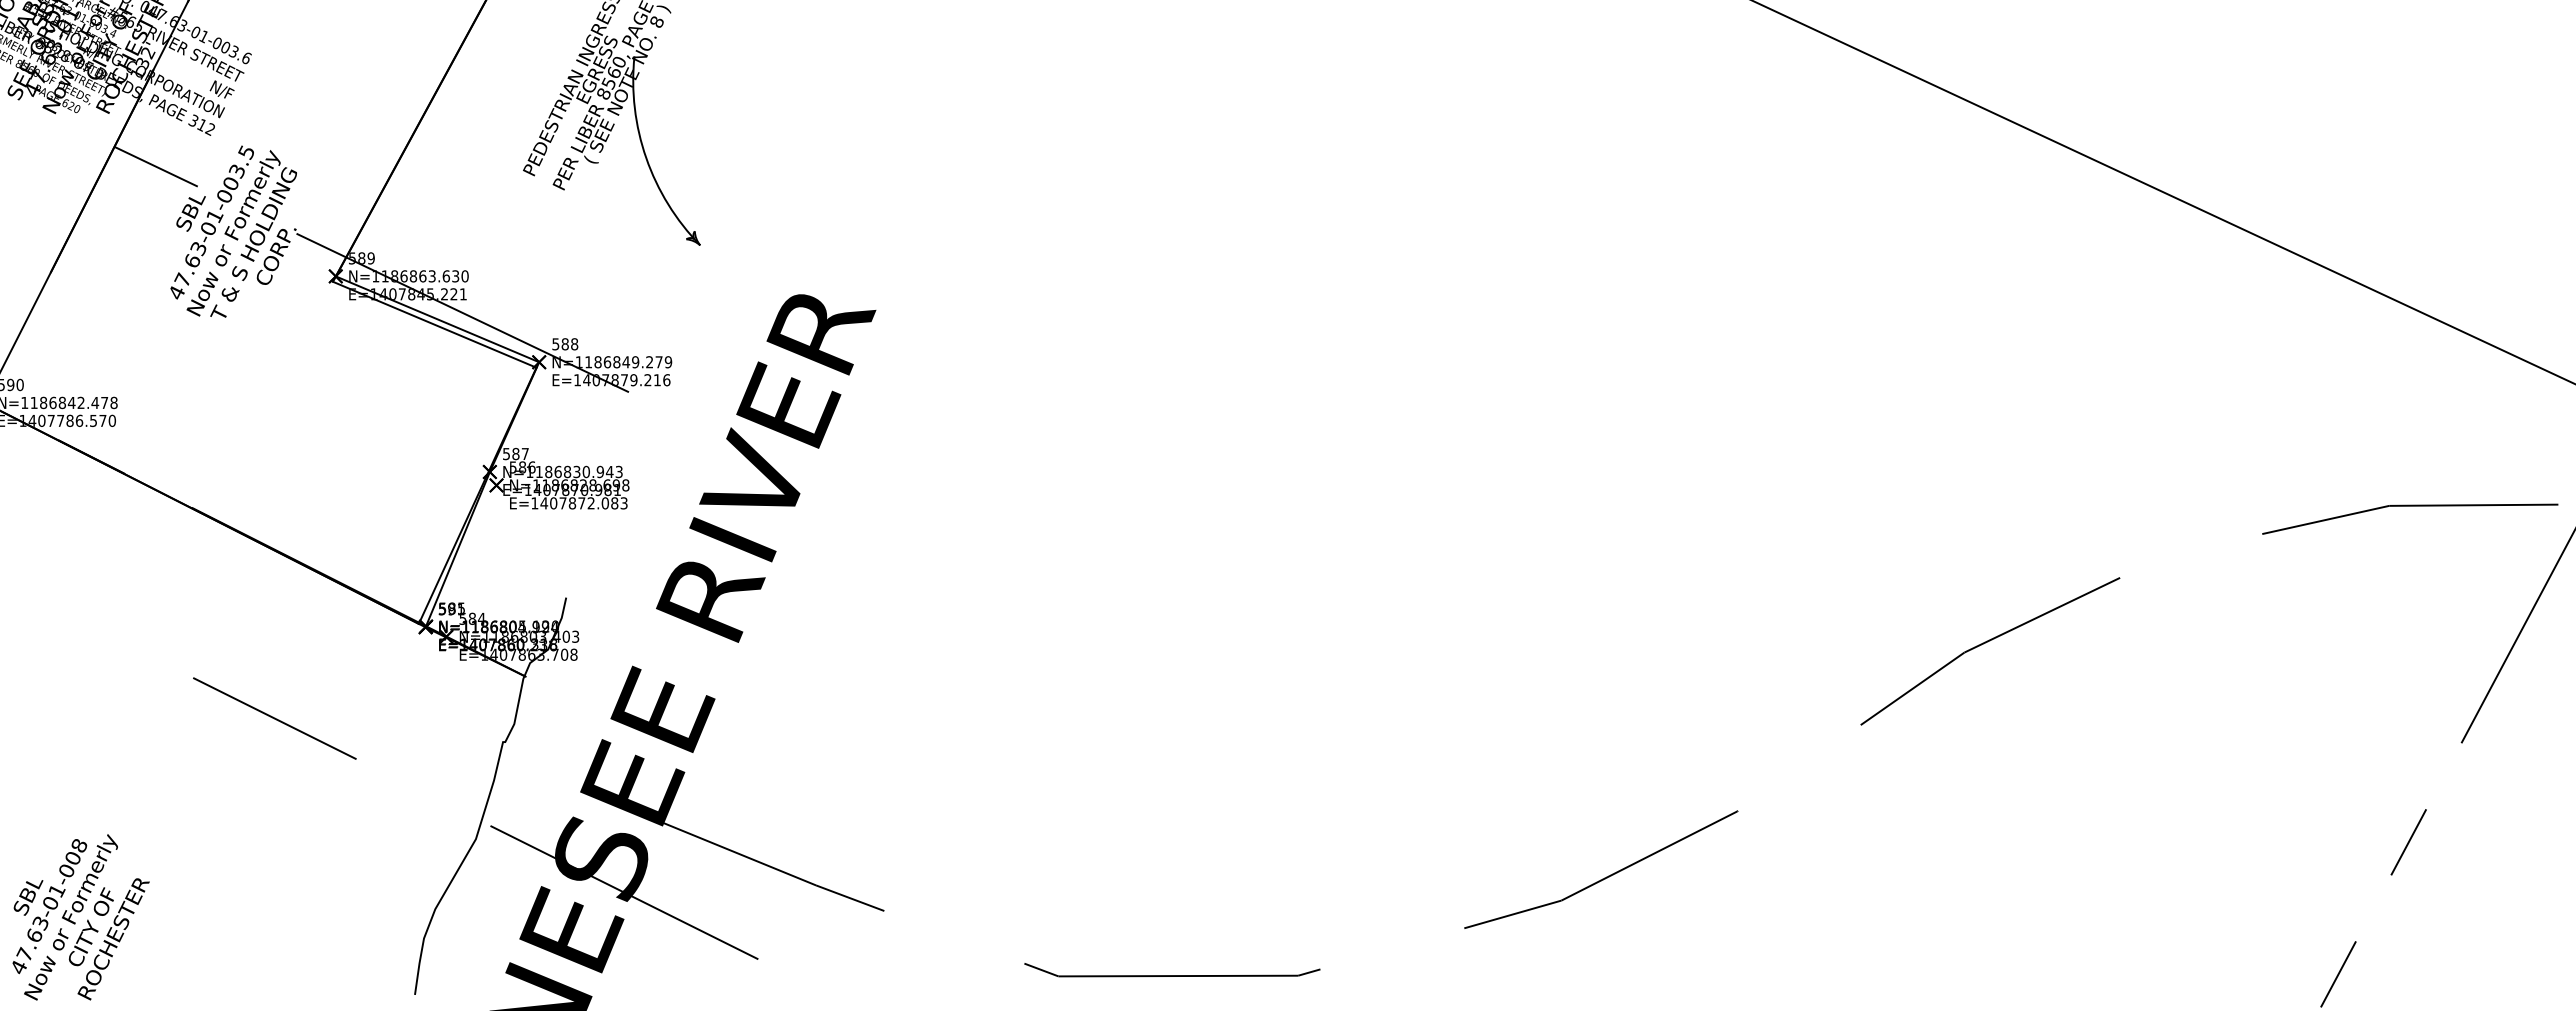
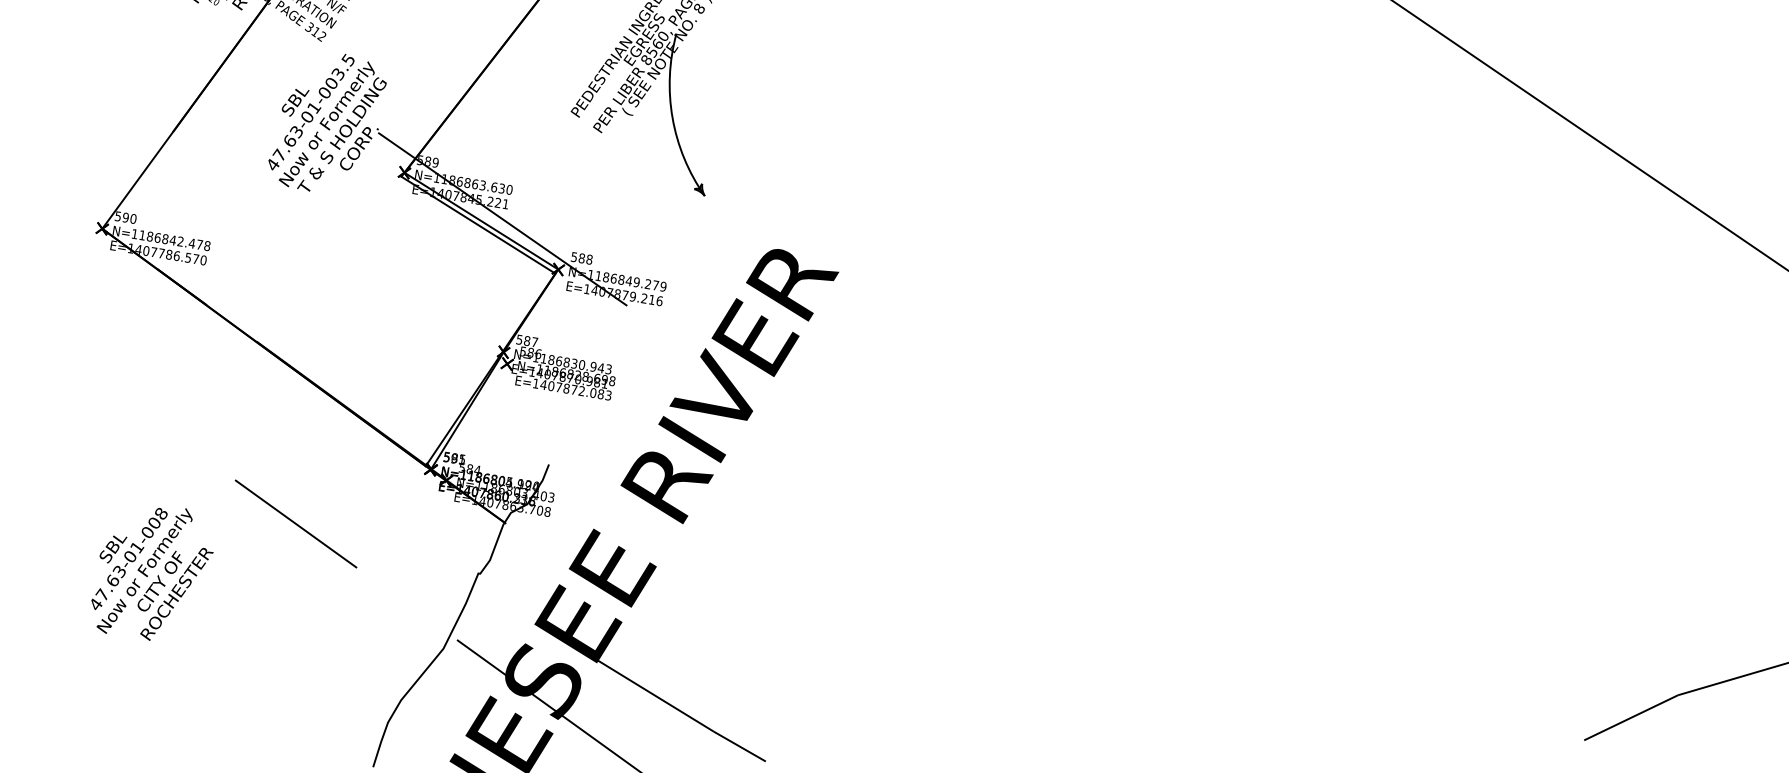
line: (155, 166) -> (272, 59), removed
text: (80, 917) -> (152, 572), moved

